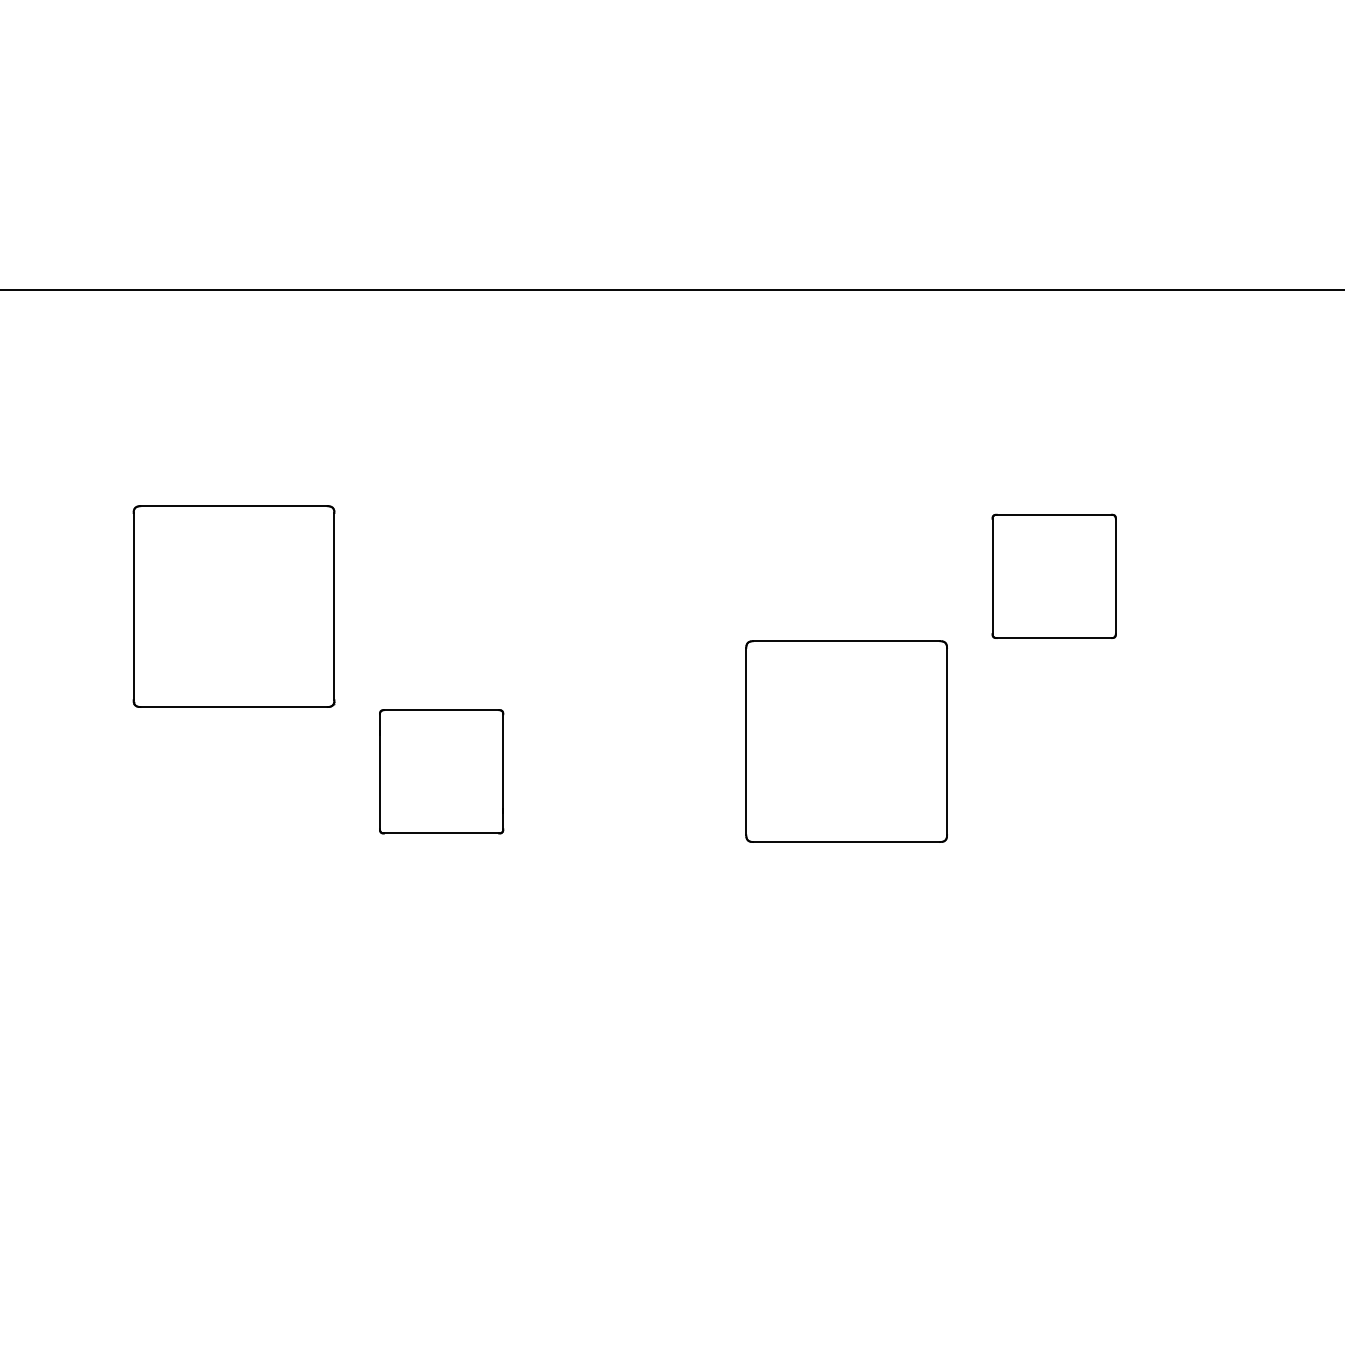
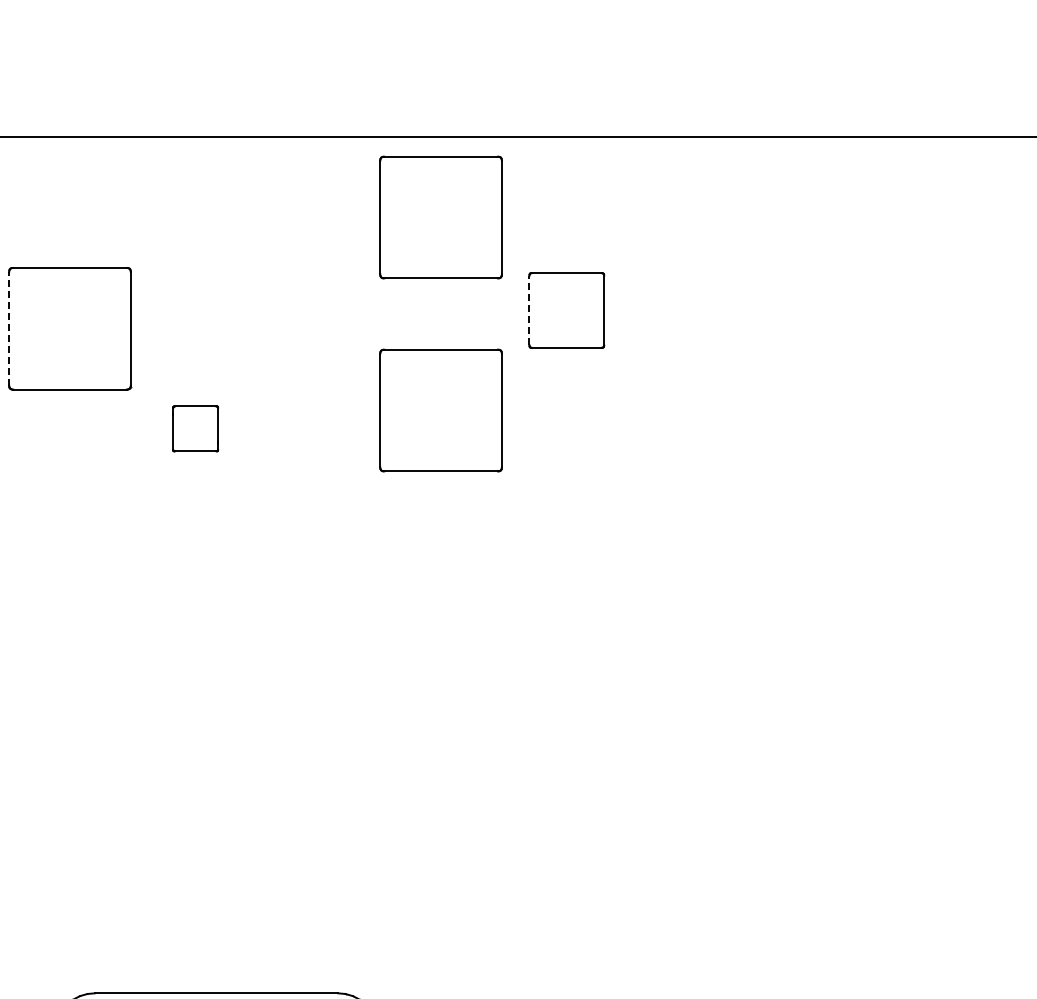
part: (845, 422) -> (440, 217), added
line: (992, 576) -> (529, 310), solid -> dashed
line: (134, 606) -> (9, 328), solid -> dashed
part: (441, 771) -> (195, 428), size x0.6

